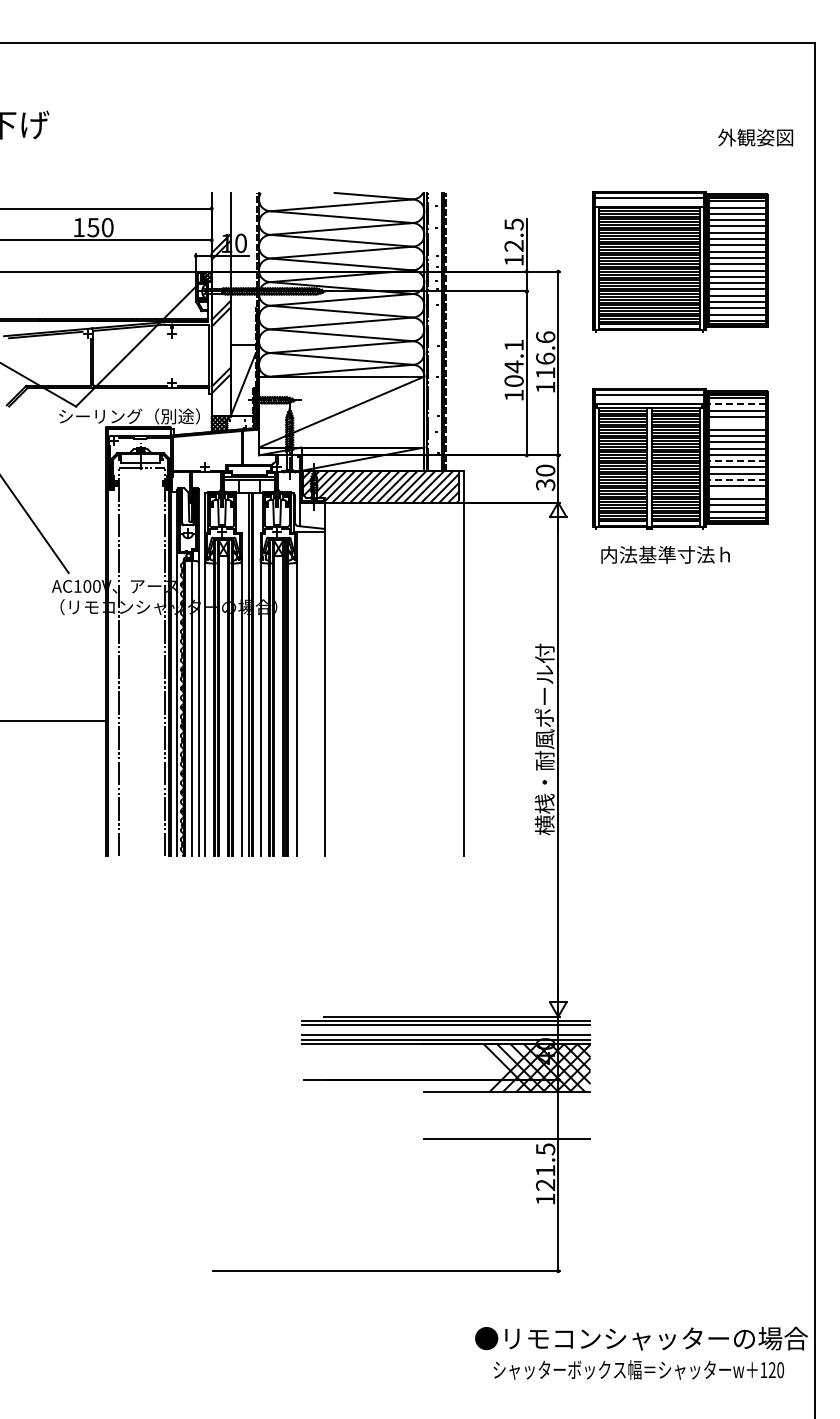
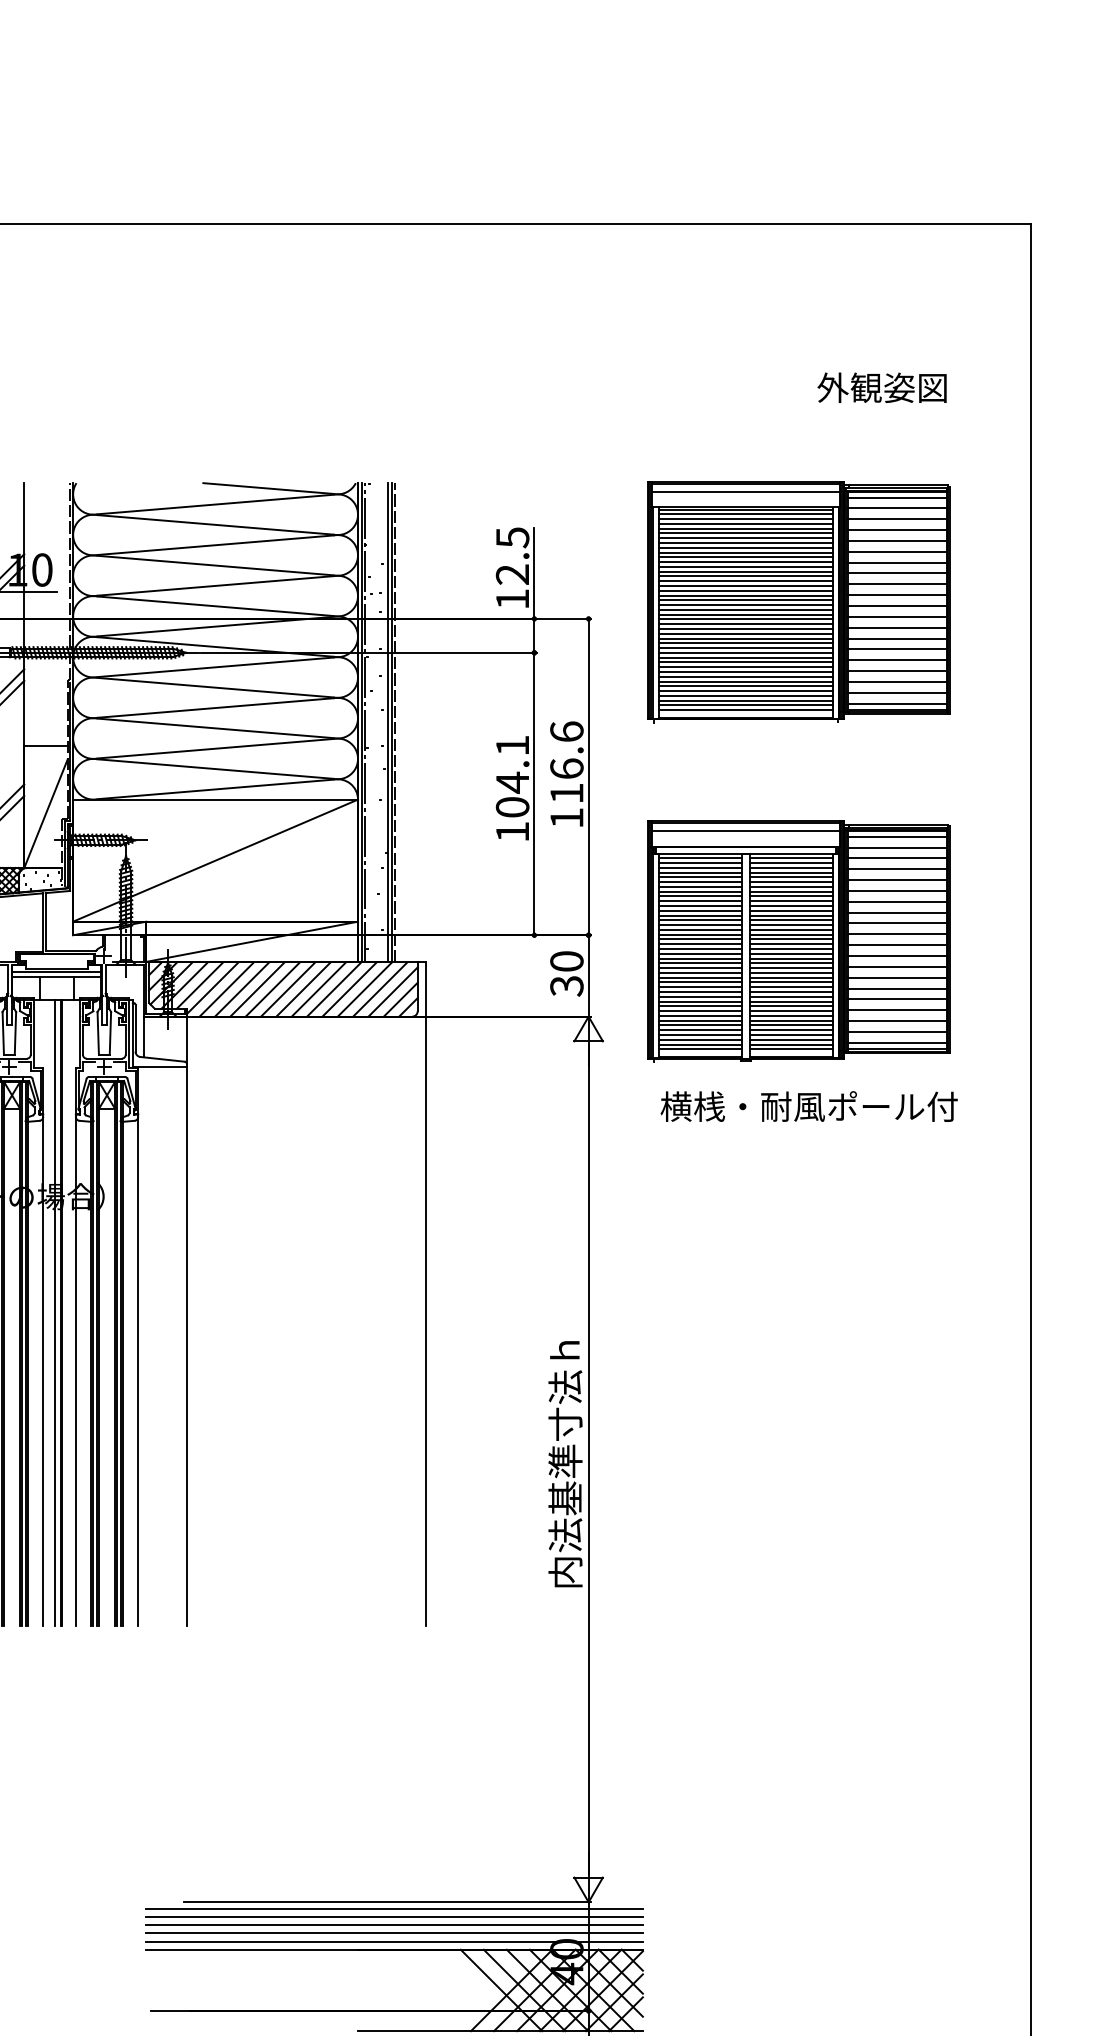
text: (755, 137) -> (881, 387), moved
line: (737, 404) -> (897, 847), dashed -> solid
line: (737, 423) -> (897, 880), added
line: (737, 461) -> (897, 945), dashed -> solid
line: (737, 480) -> (897, 978), dashed -> solid
line: (737, 492) -> (897, 999), added
text: (686, 554) -> (809, 1105), 内法基準寸法ｈ -> 横桟・耐風ポール付
text: (544, 739) -> (564, 1424), 横桟・耐風ポール付 -> 内法基準寸法ｈ
line: (445, 1030) -> (394, 1925), added

